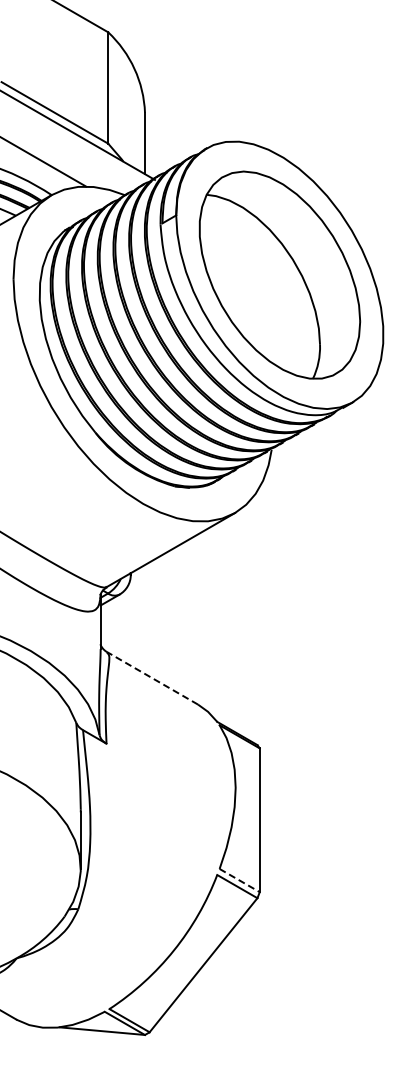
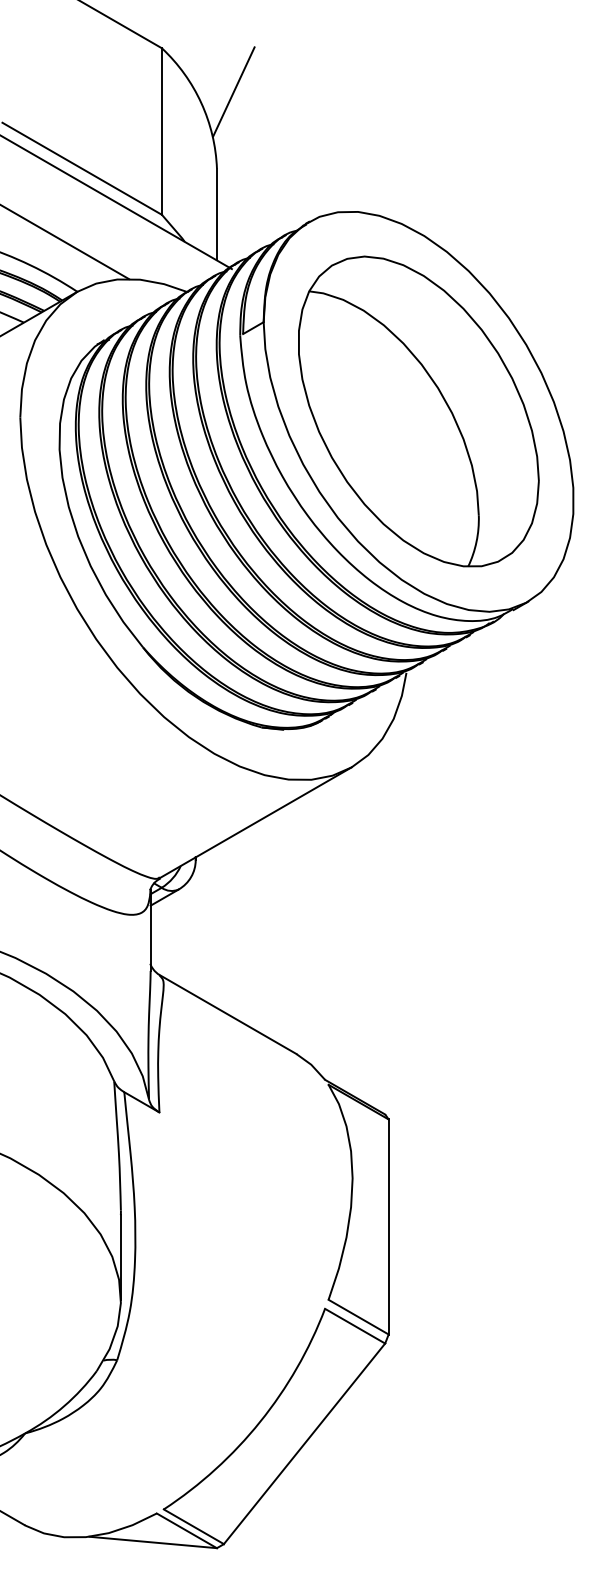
line: (156, 61) -> (234, 91), added
line: (152, 678) -> (228, 1014), dashed -> solid
line: (240, 880) -> (359, 1317), dashed -> solid

